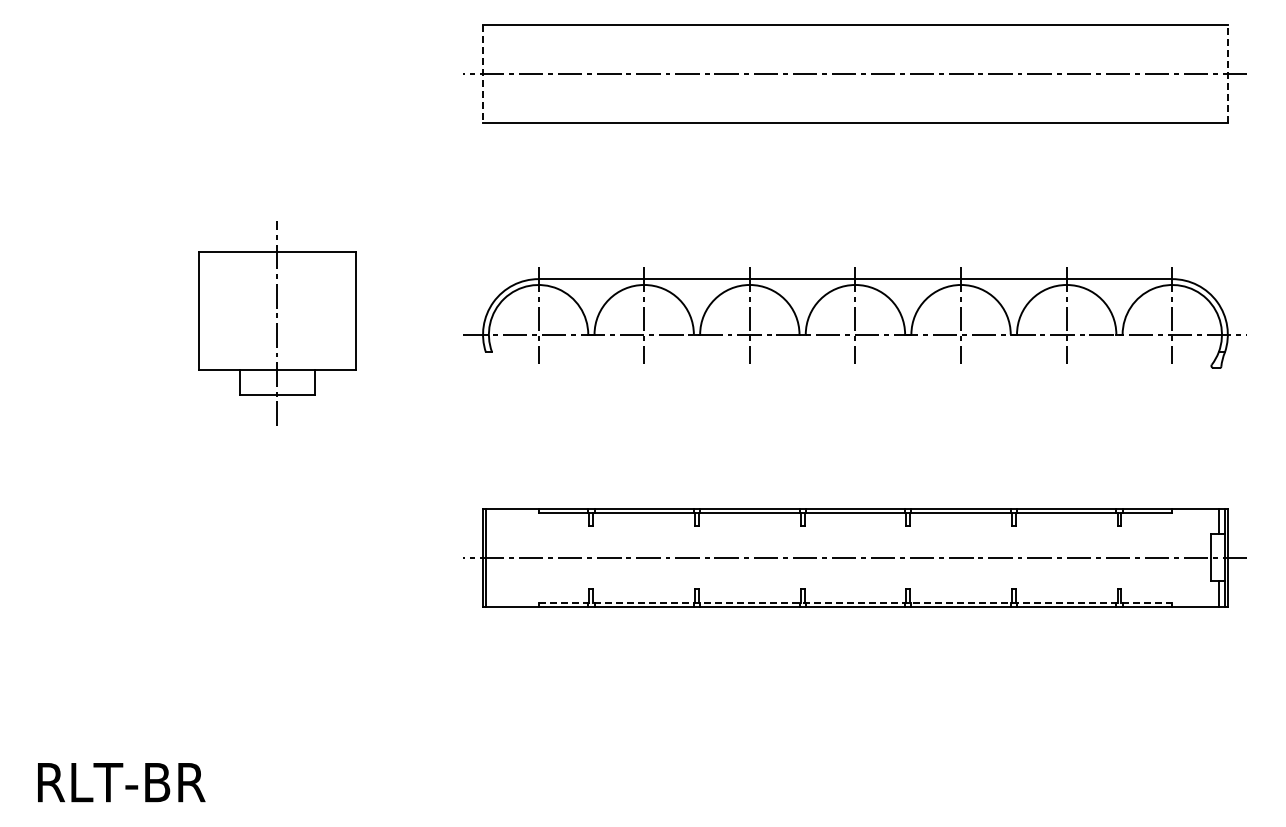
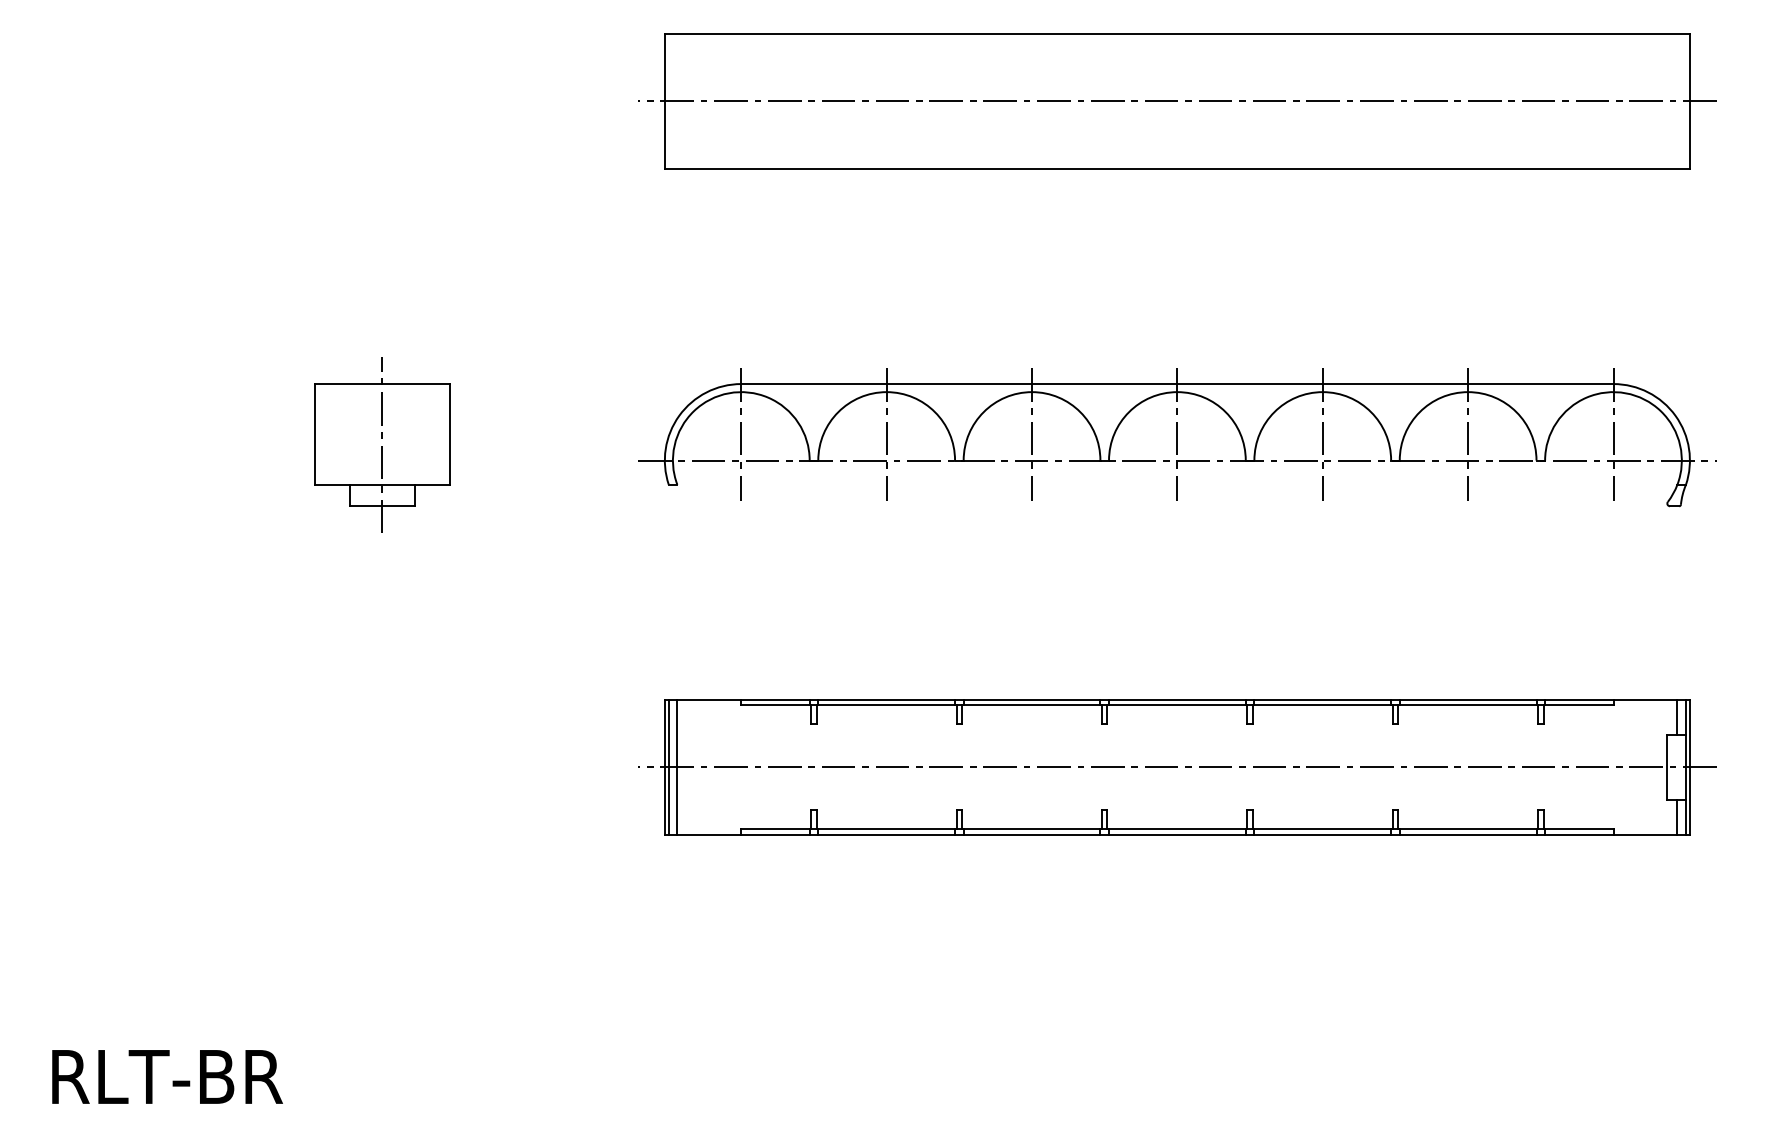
line: (483, 73) -> (665, 101), dashed -> solid
line: (1227, 73) -> (1689, 101), dashed -> solid
part: (277, 323) -> (381, 445), size x0.62
line: (492, 557) -> (677, 767), added
line: (855, 602) -> (1177, 829), dashed -> solid

